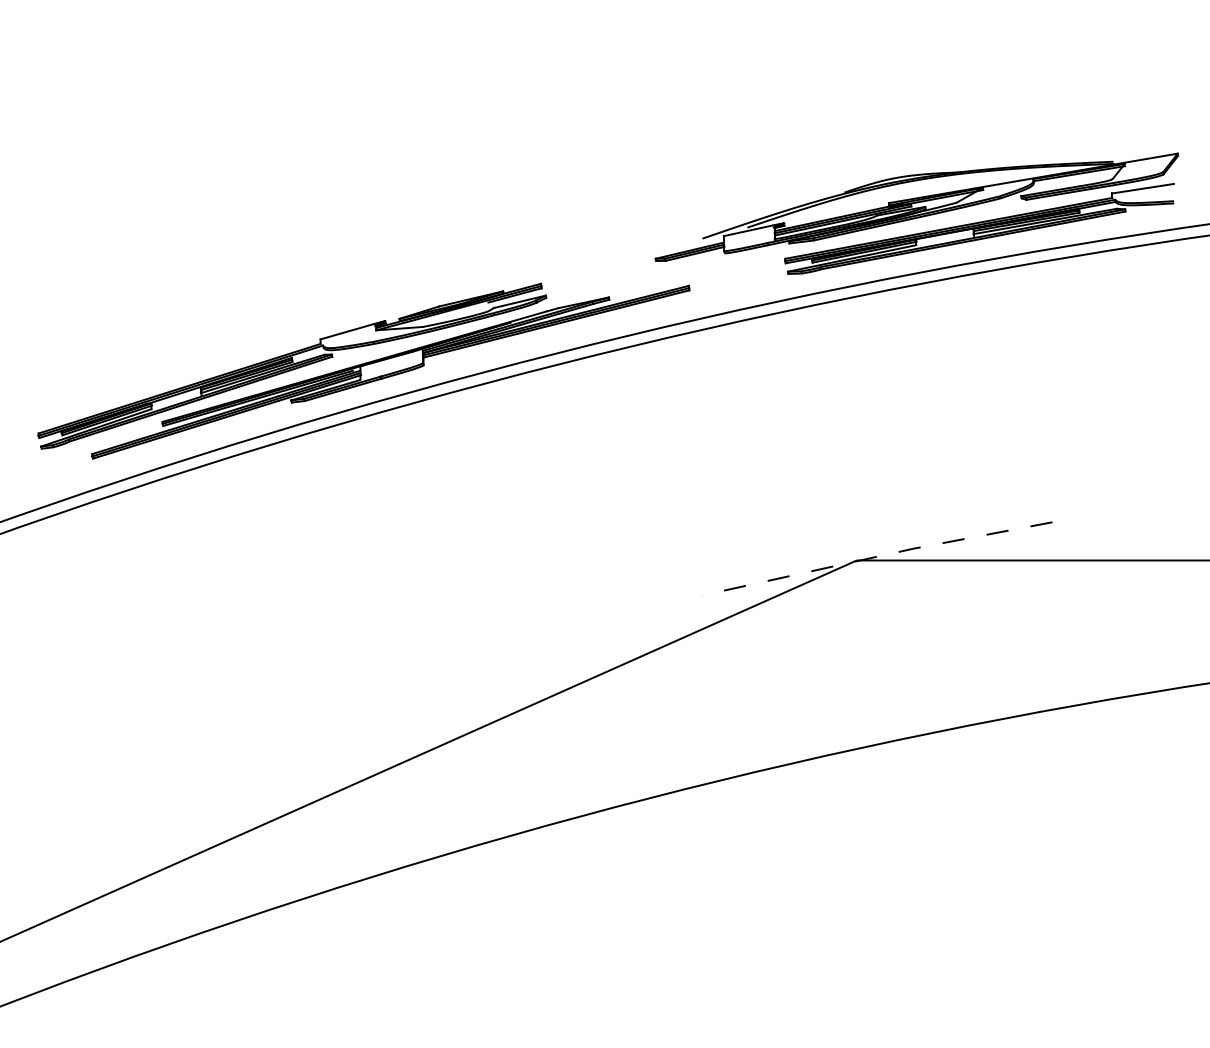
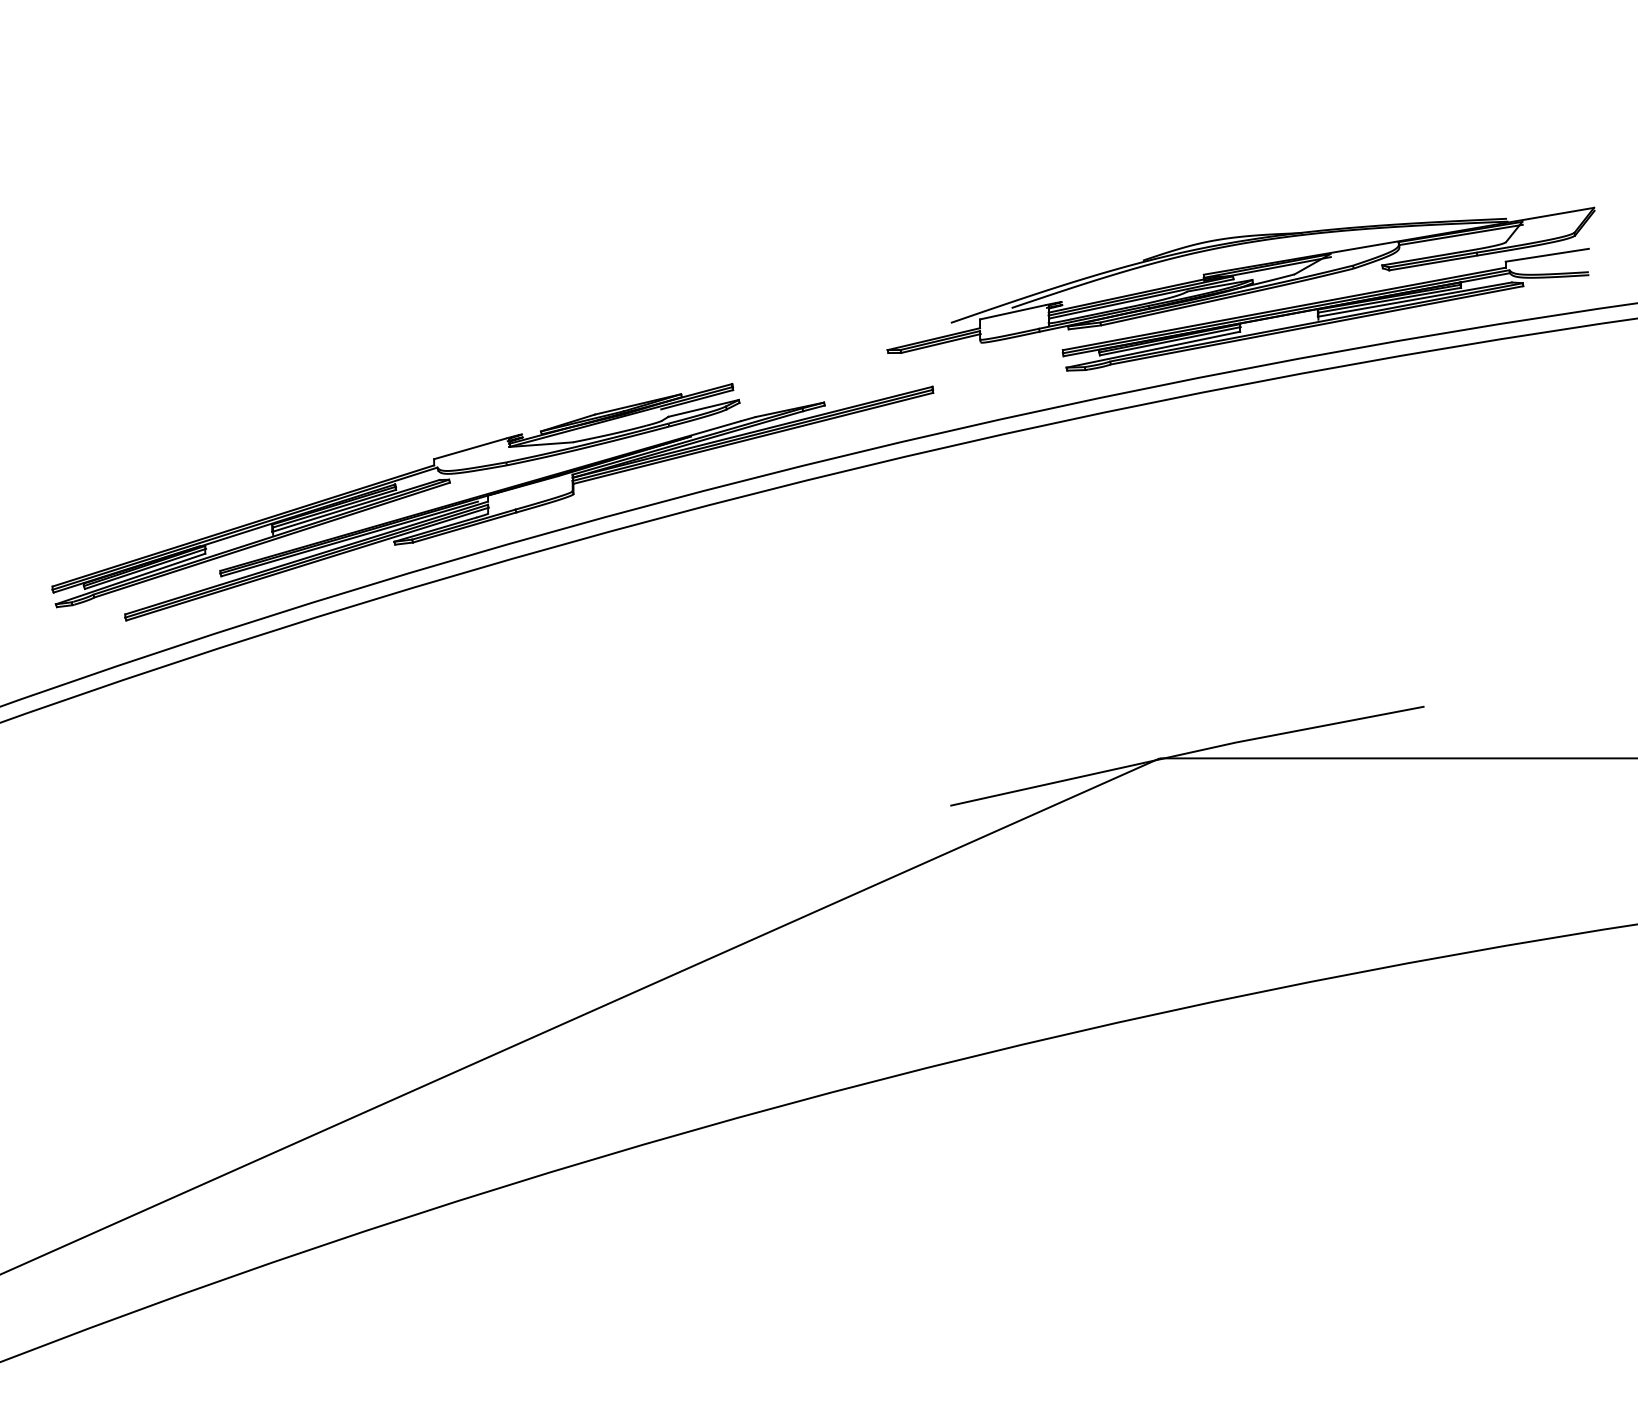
line: (877, 556) -> (1187, 753), dashed -> solid

